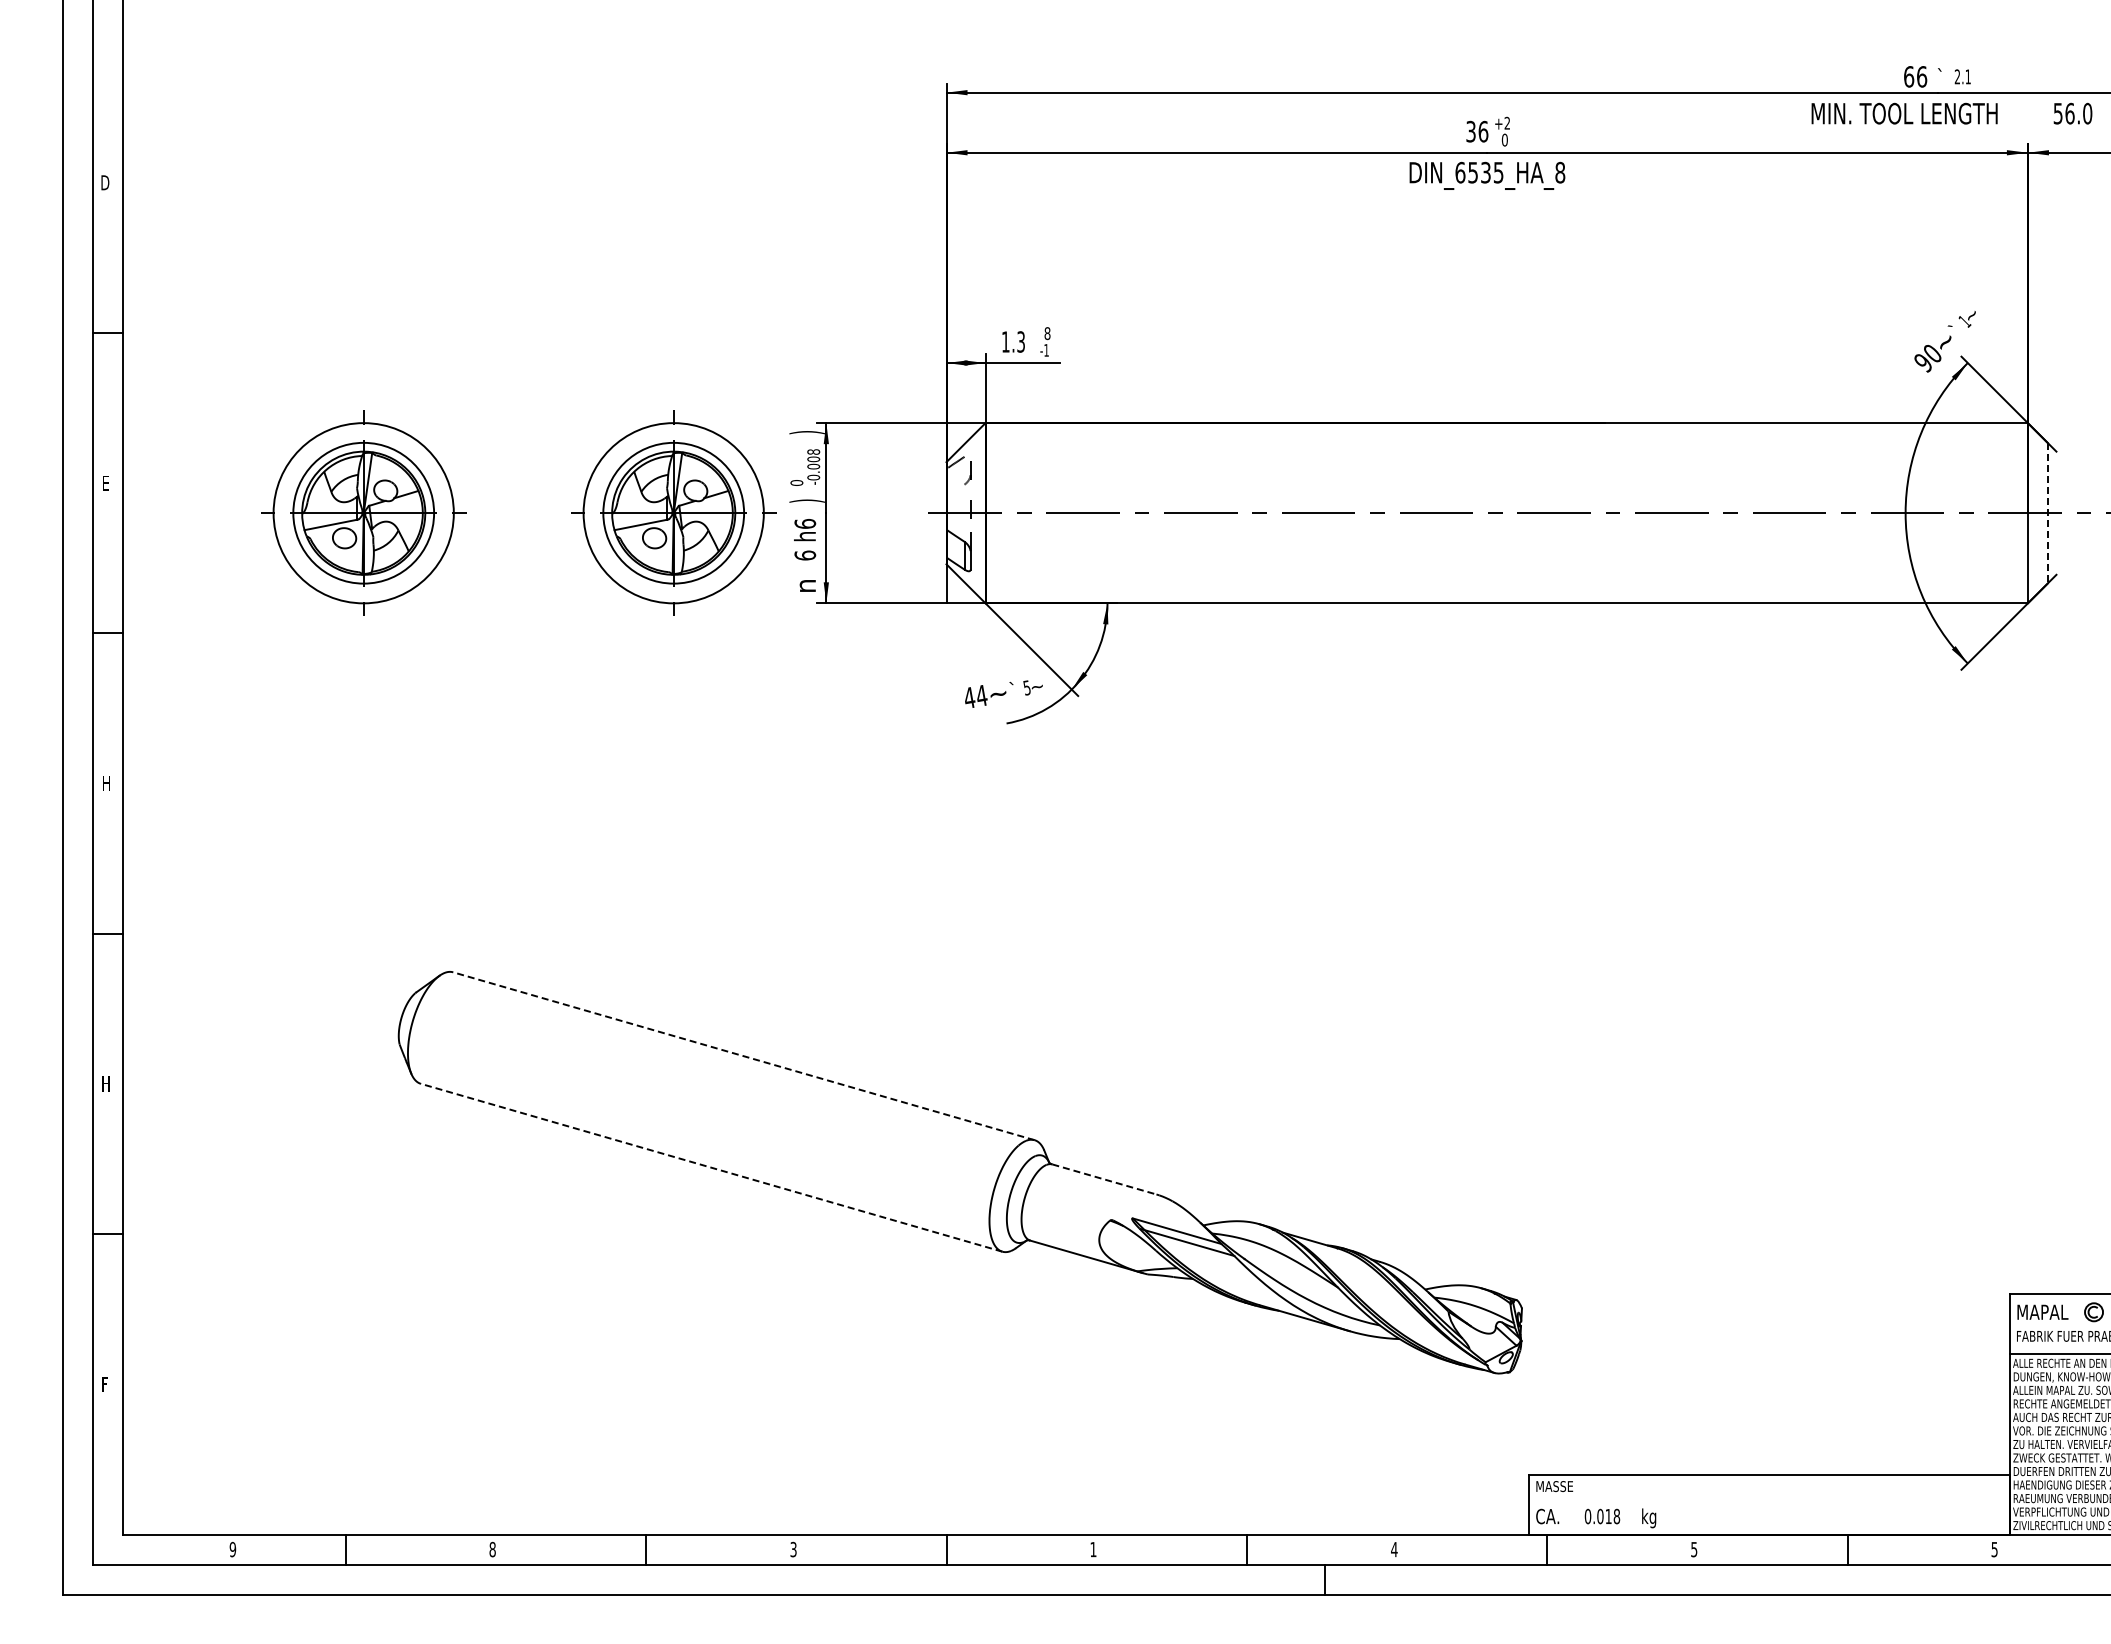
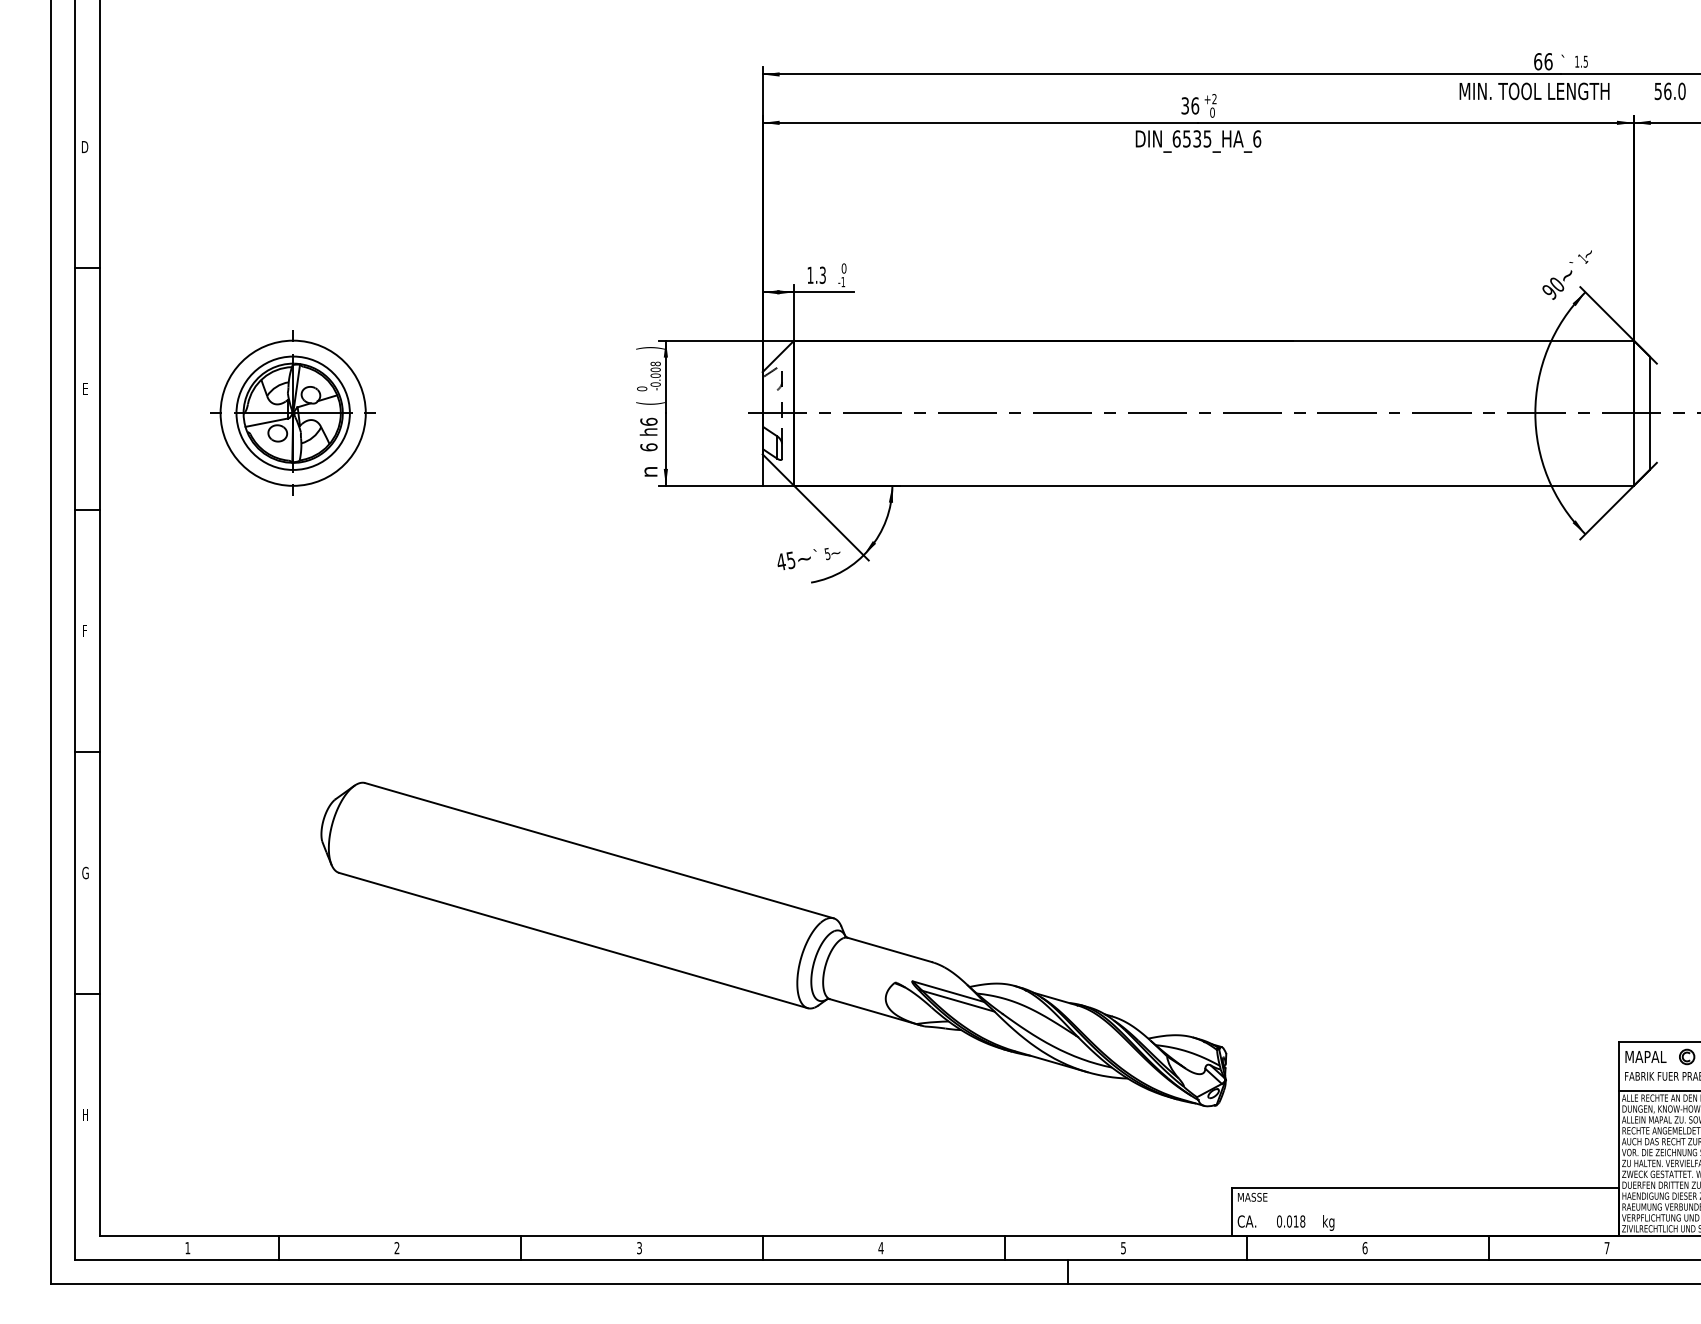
text: (1962, 76) -> (1581, 61), 2.1 -> 1.5
text: (1560, 172) -> (1257, 138), DIN_6535_HA_8 -> DIN_6535_HA_6
text: (1047, 333) -> (844, 268), 8 -> 0
text: (806, 500) -> (649, 402), ) -> (
part: (673, 512) -> (542, 412), removed
line: (2047, 513) -> (1649, 413), dashed -> solid
text: (981, 695) -> (790, 560), 44 -> 45
text: (106, 783) -> (85, 630), H -> F
line: (743, 1056) -> (599, 850), dashed -> solid
text: (105, 1083) -> (85, 872), H -> G
line: (711, 1167) -> (573, 940), dashed -> solid
line: (1104, 1179) -> (889, 950), dashed -> solid
text: (106, 1384) -> (85, 1115), F -> H
text: (232, 1549) -> (187, 1248), 9 -> 1
text: (492, 1549) -> (396, 1248), 8 -> 2
text: (1093, 1549) -> (881, 1248), 1 -> 4
text: (1394, 1549) -> (1123, 1248), 4 -> 5
text: (1694, 1549) -> (1365, 1248), 5 -> 6
text: (1994, 1549) -> (1606, 1248), 5 -> 7

